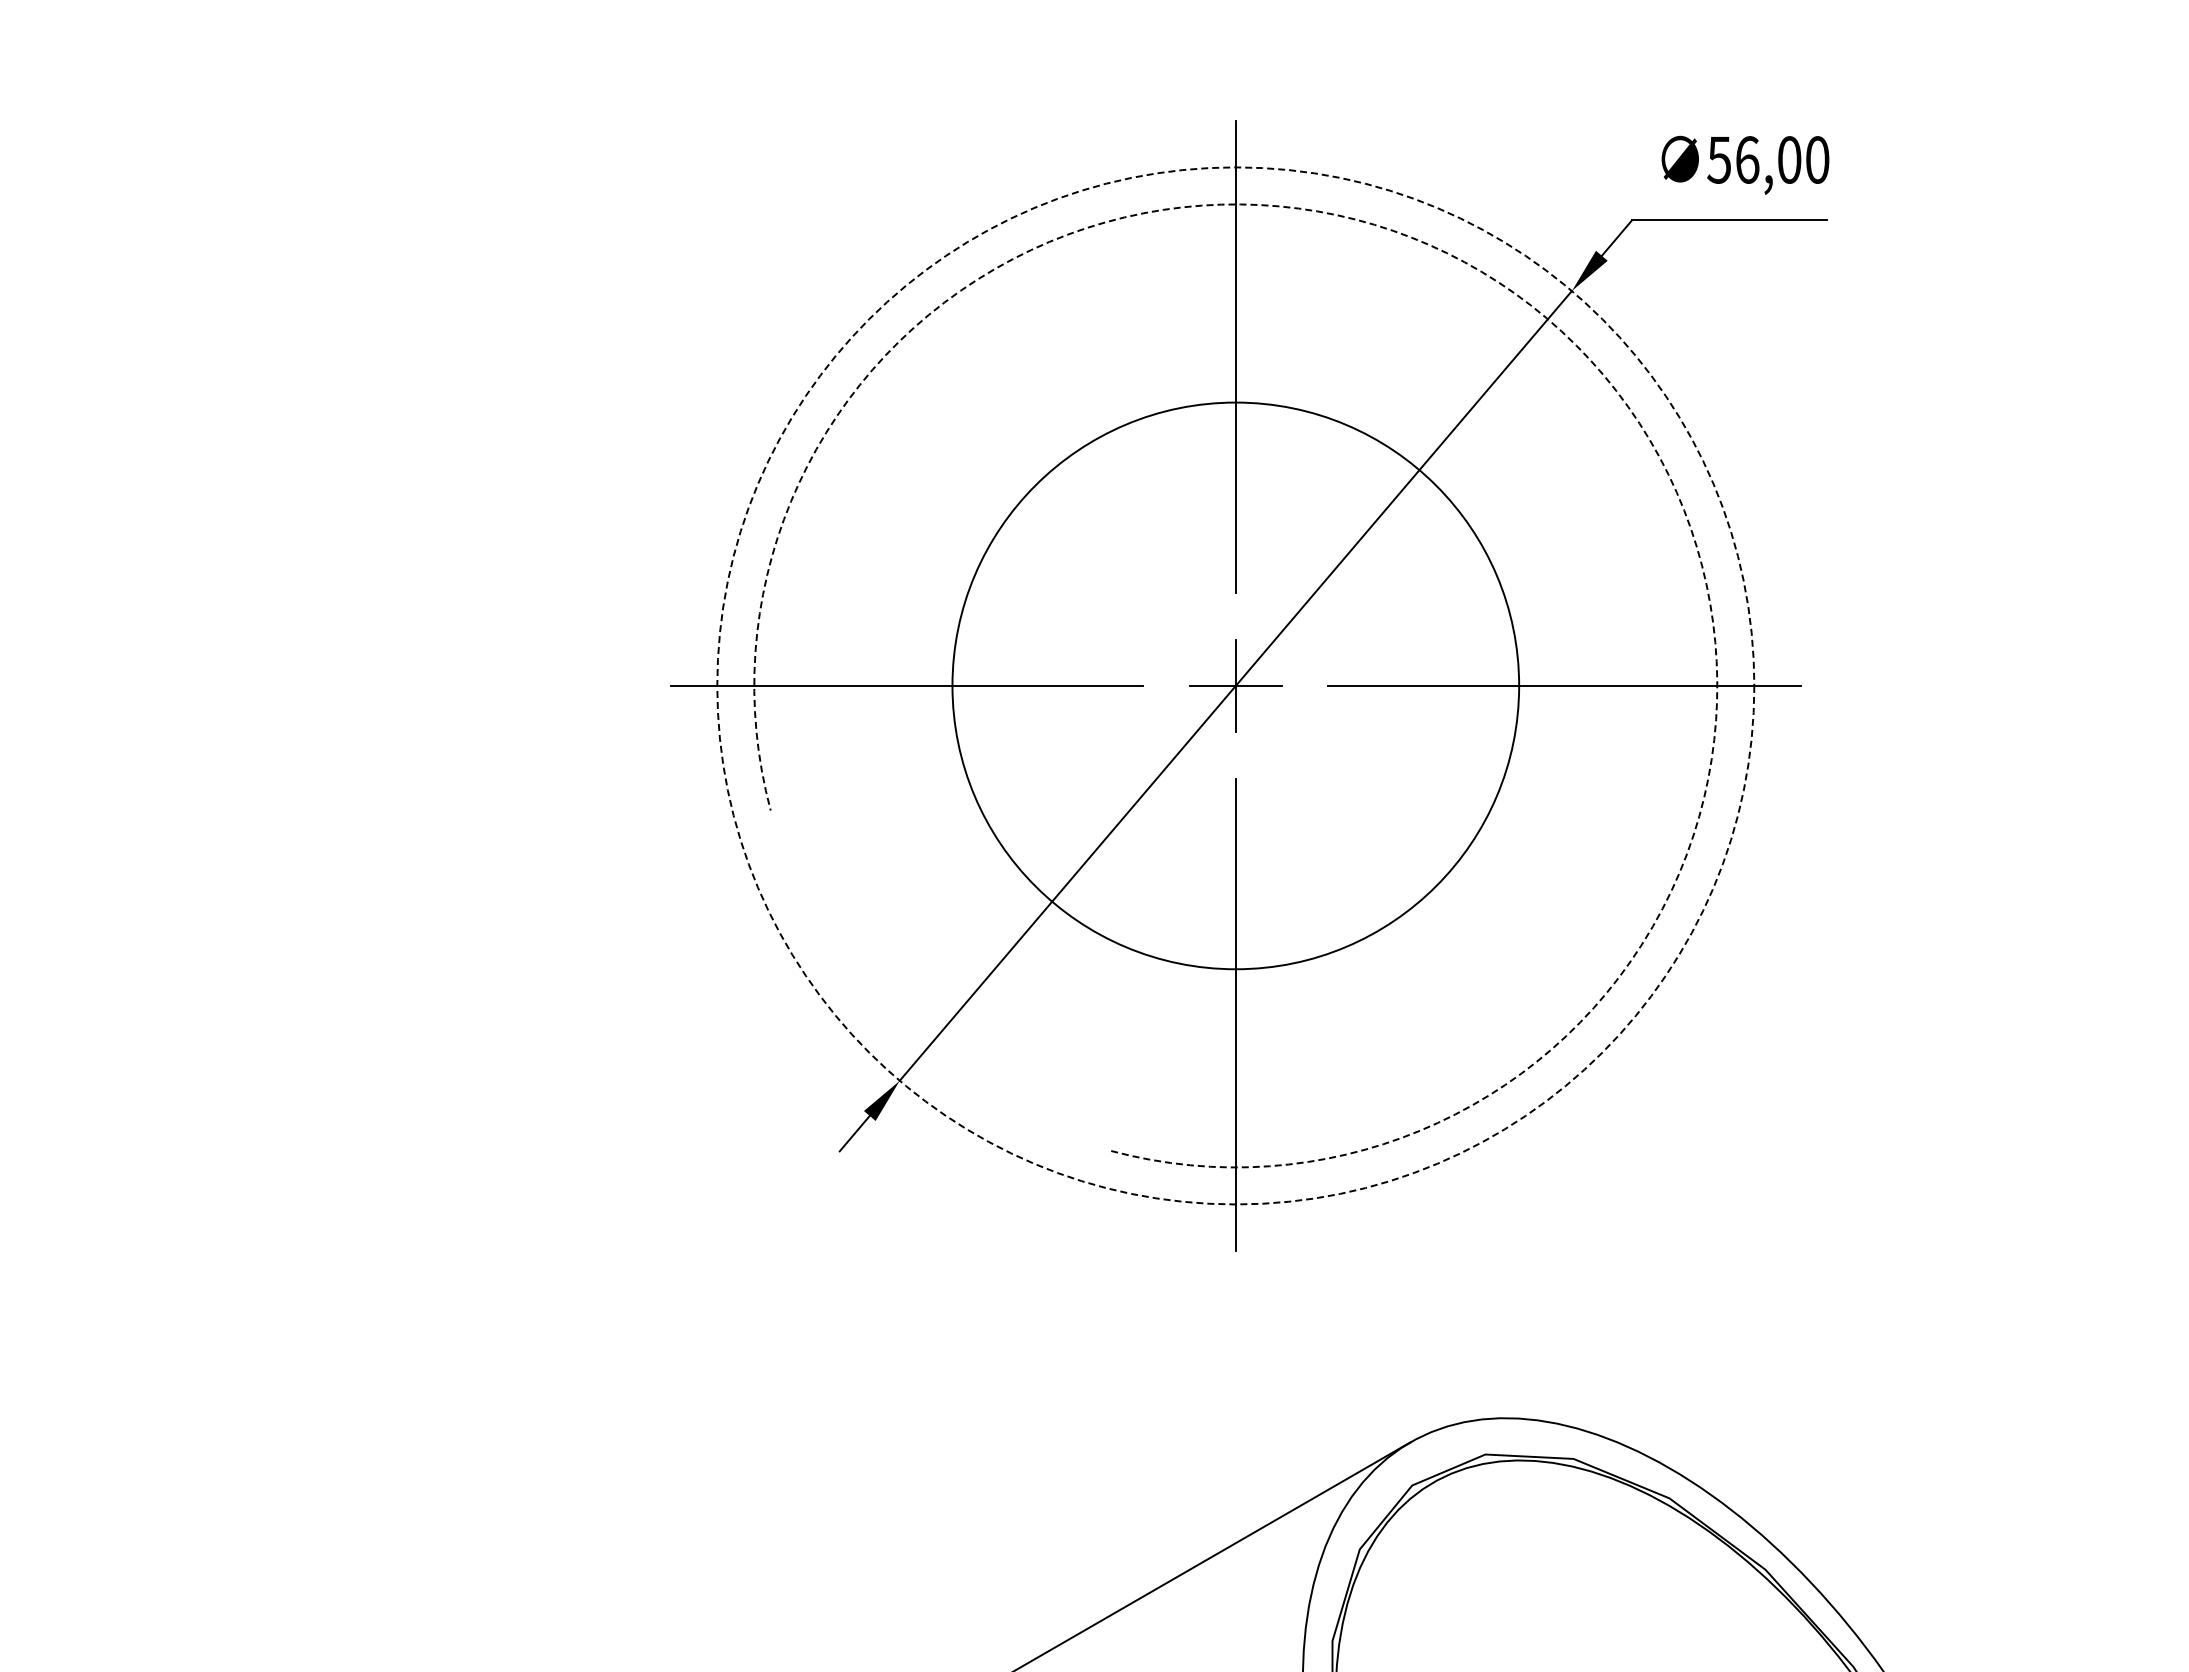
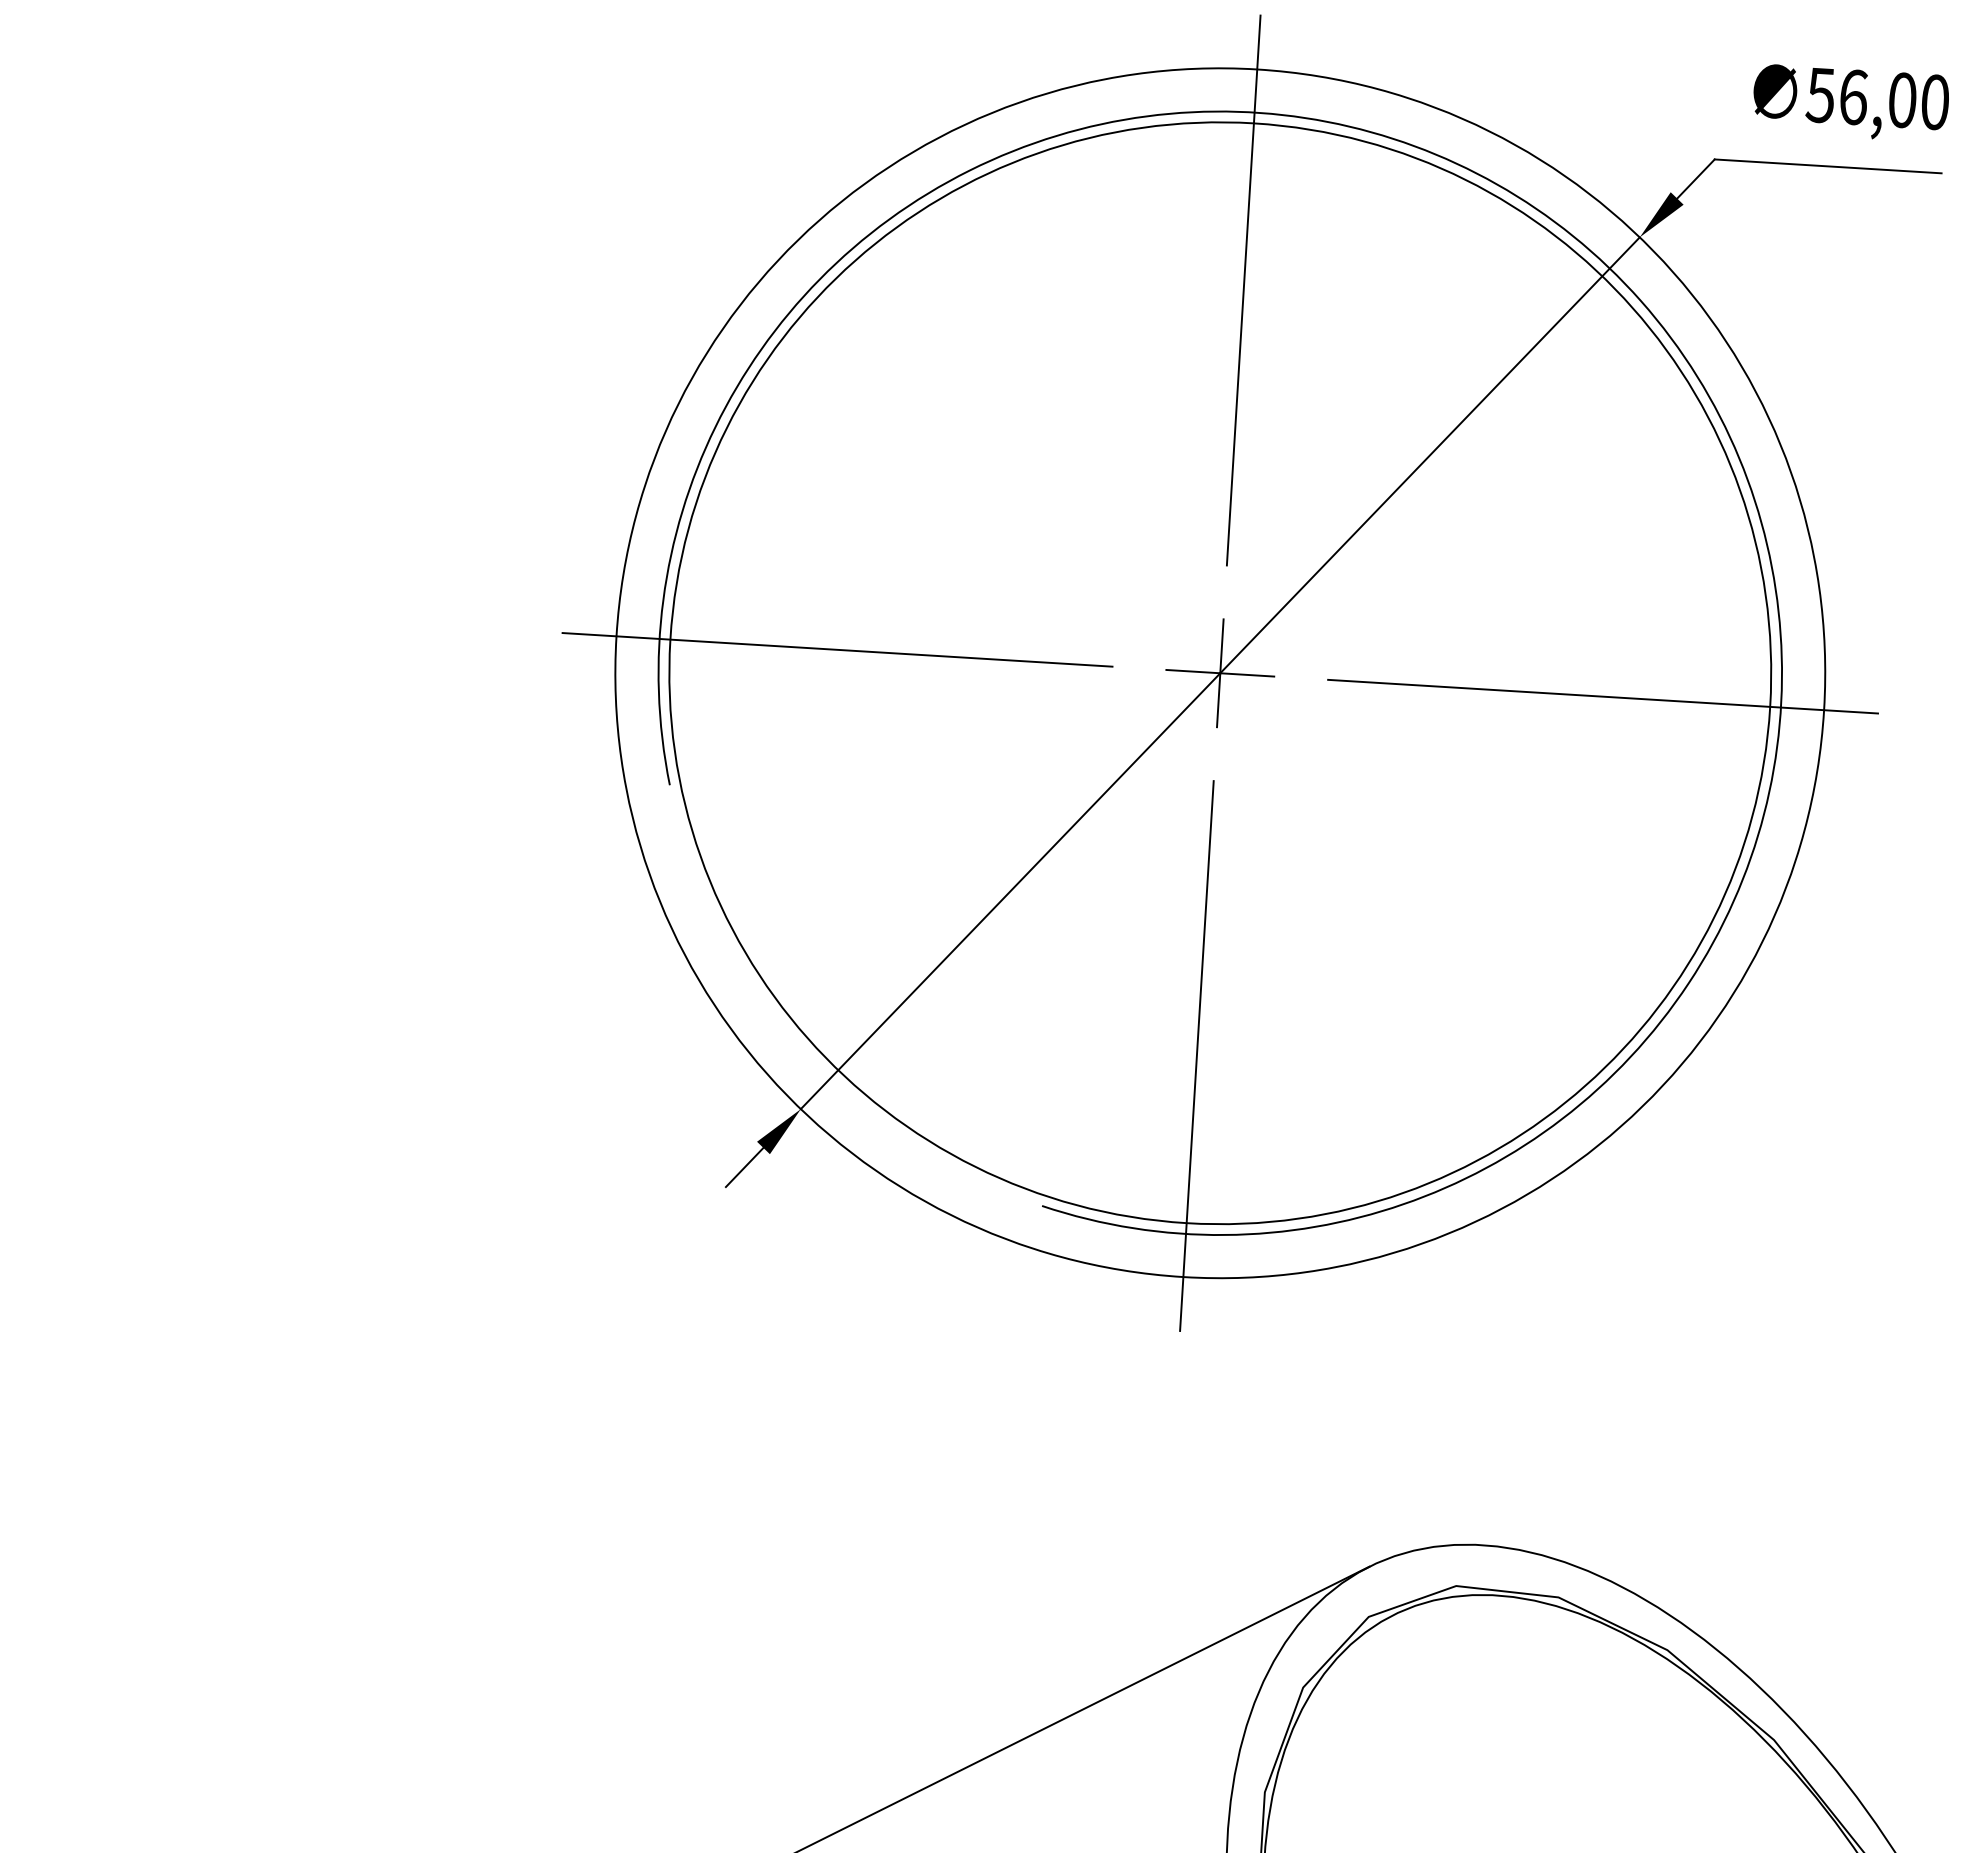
arc: (1576, 345) -> (1641, 301), dashed -> solid
circle: (1235, 685) -> (1219, 672), dashed -> solid
circle: (1235, 685) -> (1219, 672), size x1.67

